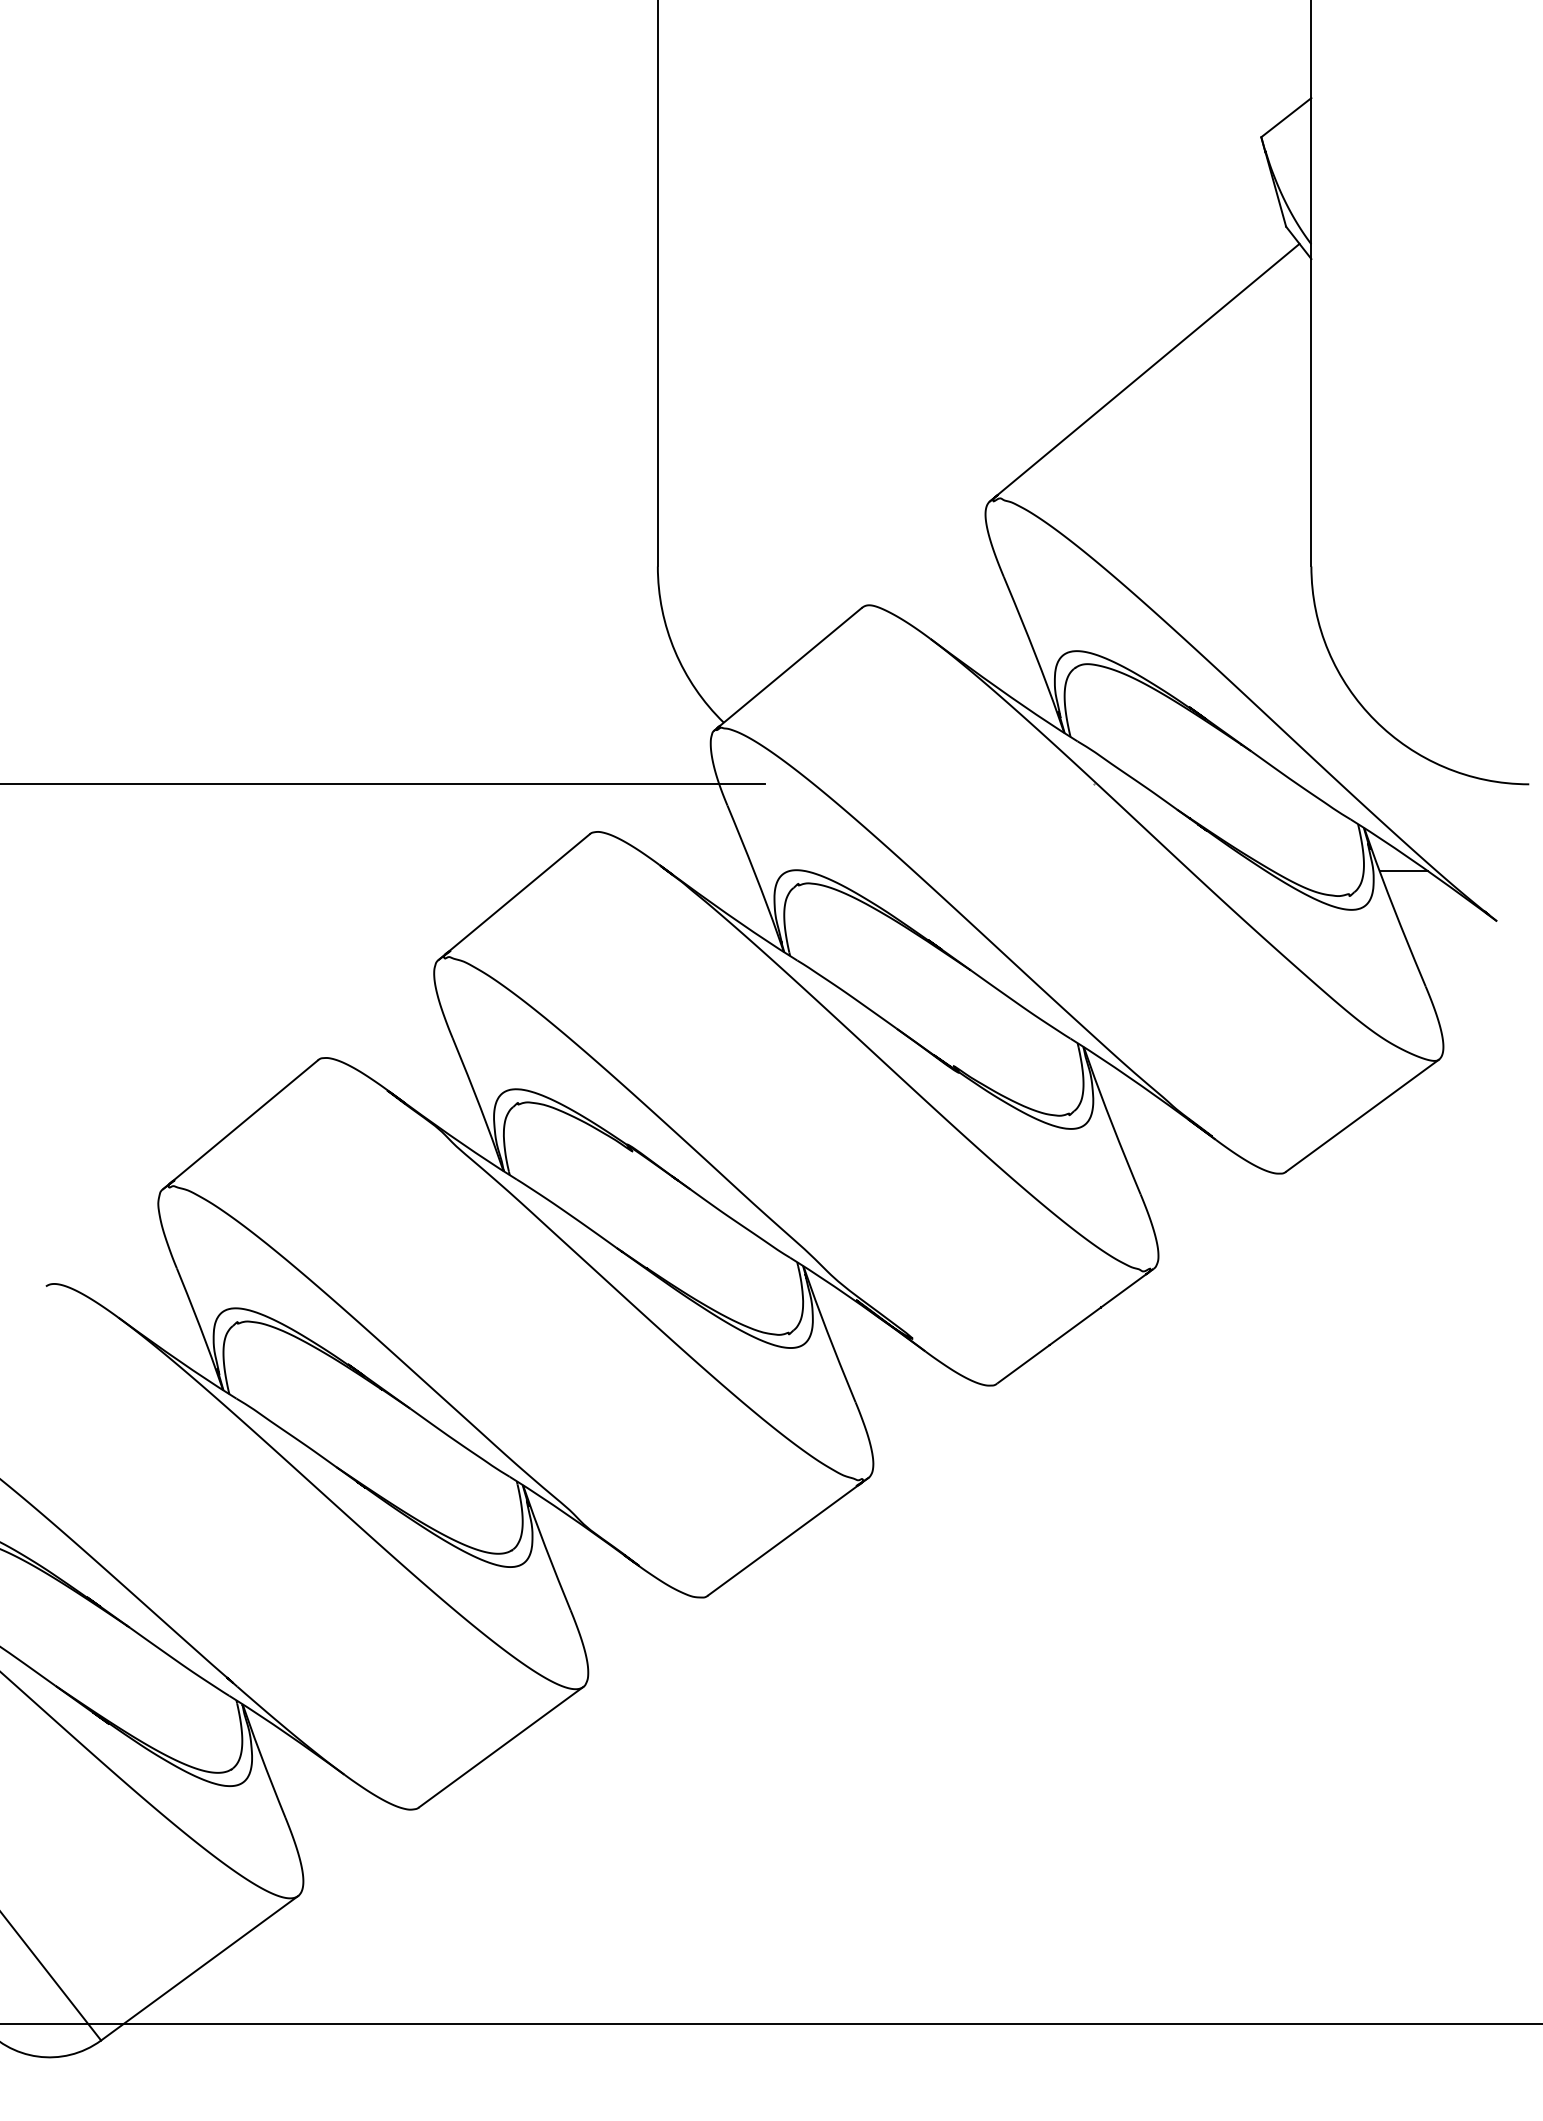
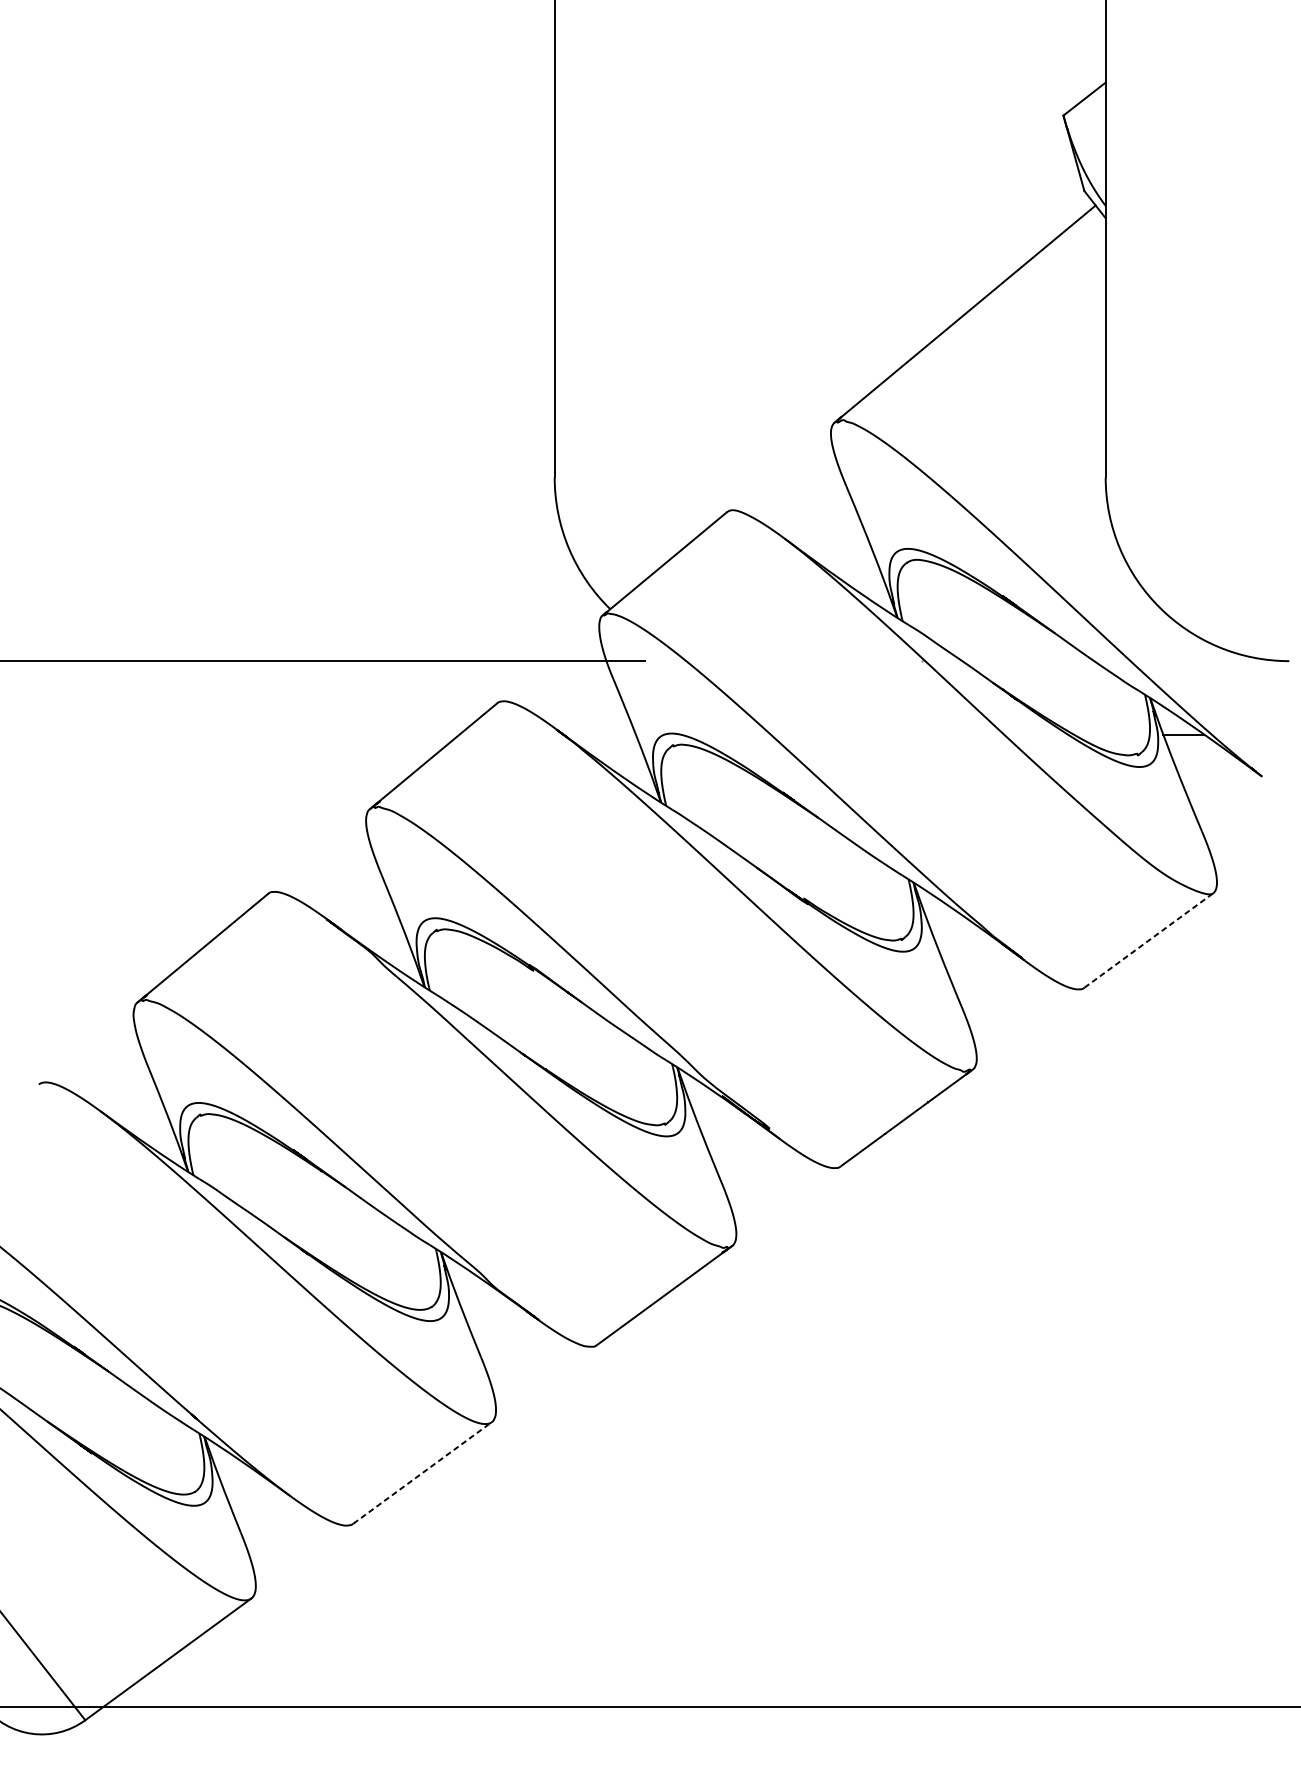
line: (1362, 1115) -> (1148, 940), solid -> dashed
line: (501, 1747) -> (422, 1473), solid -> dashed

